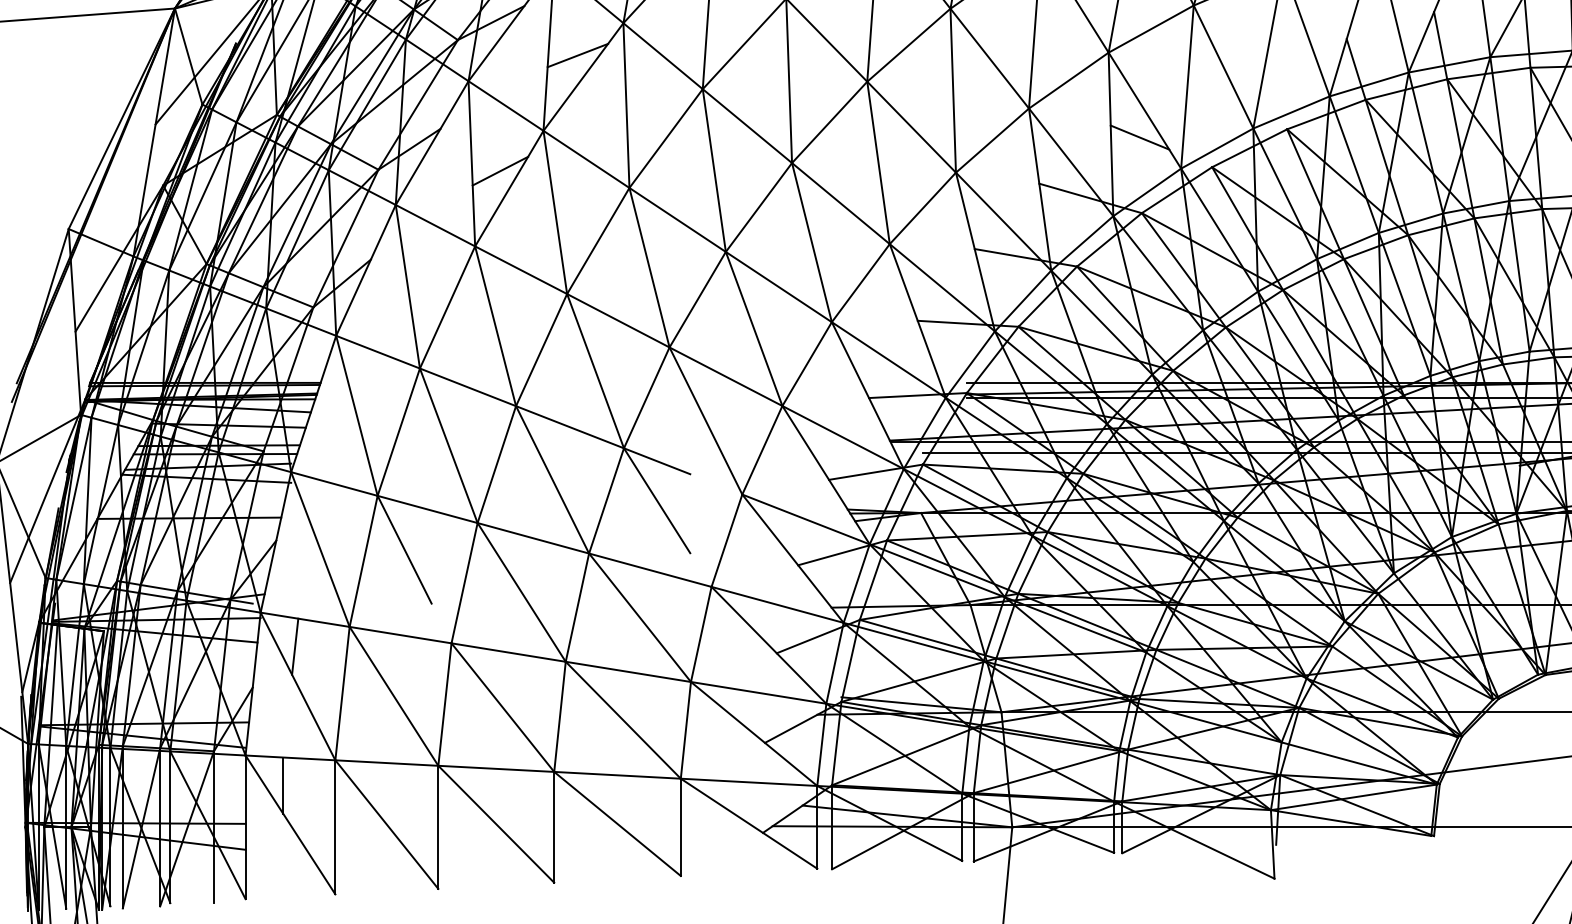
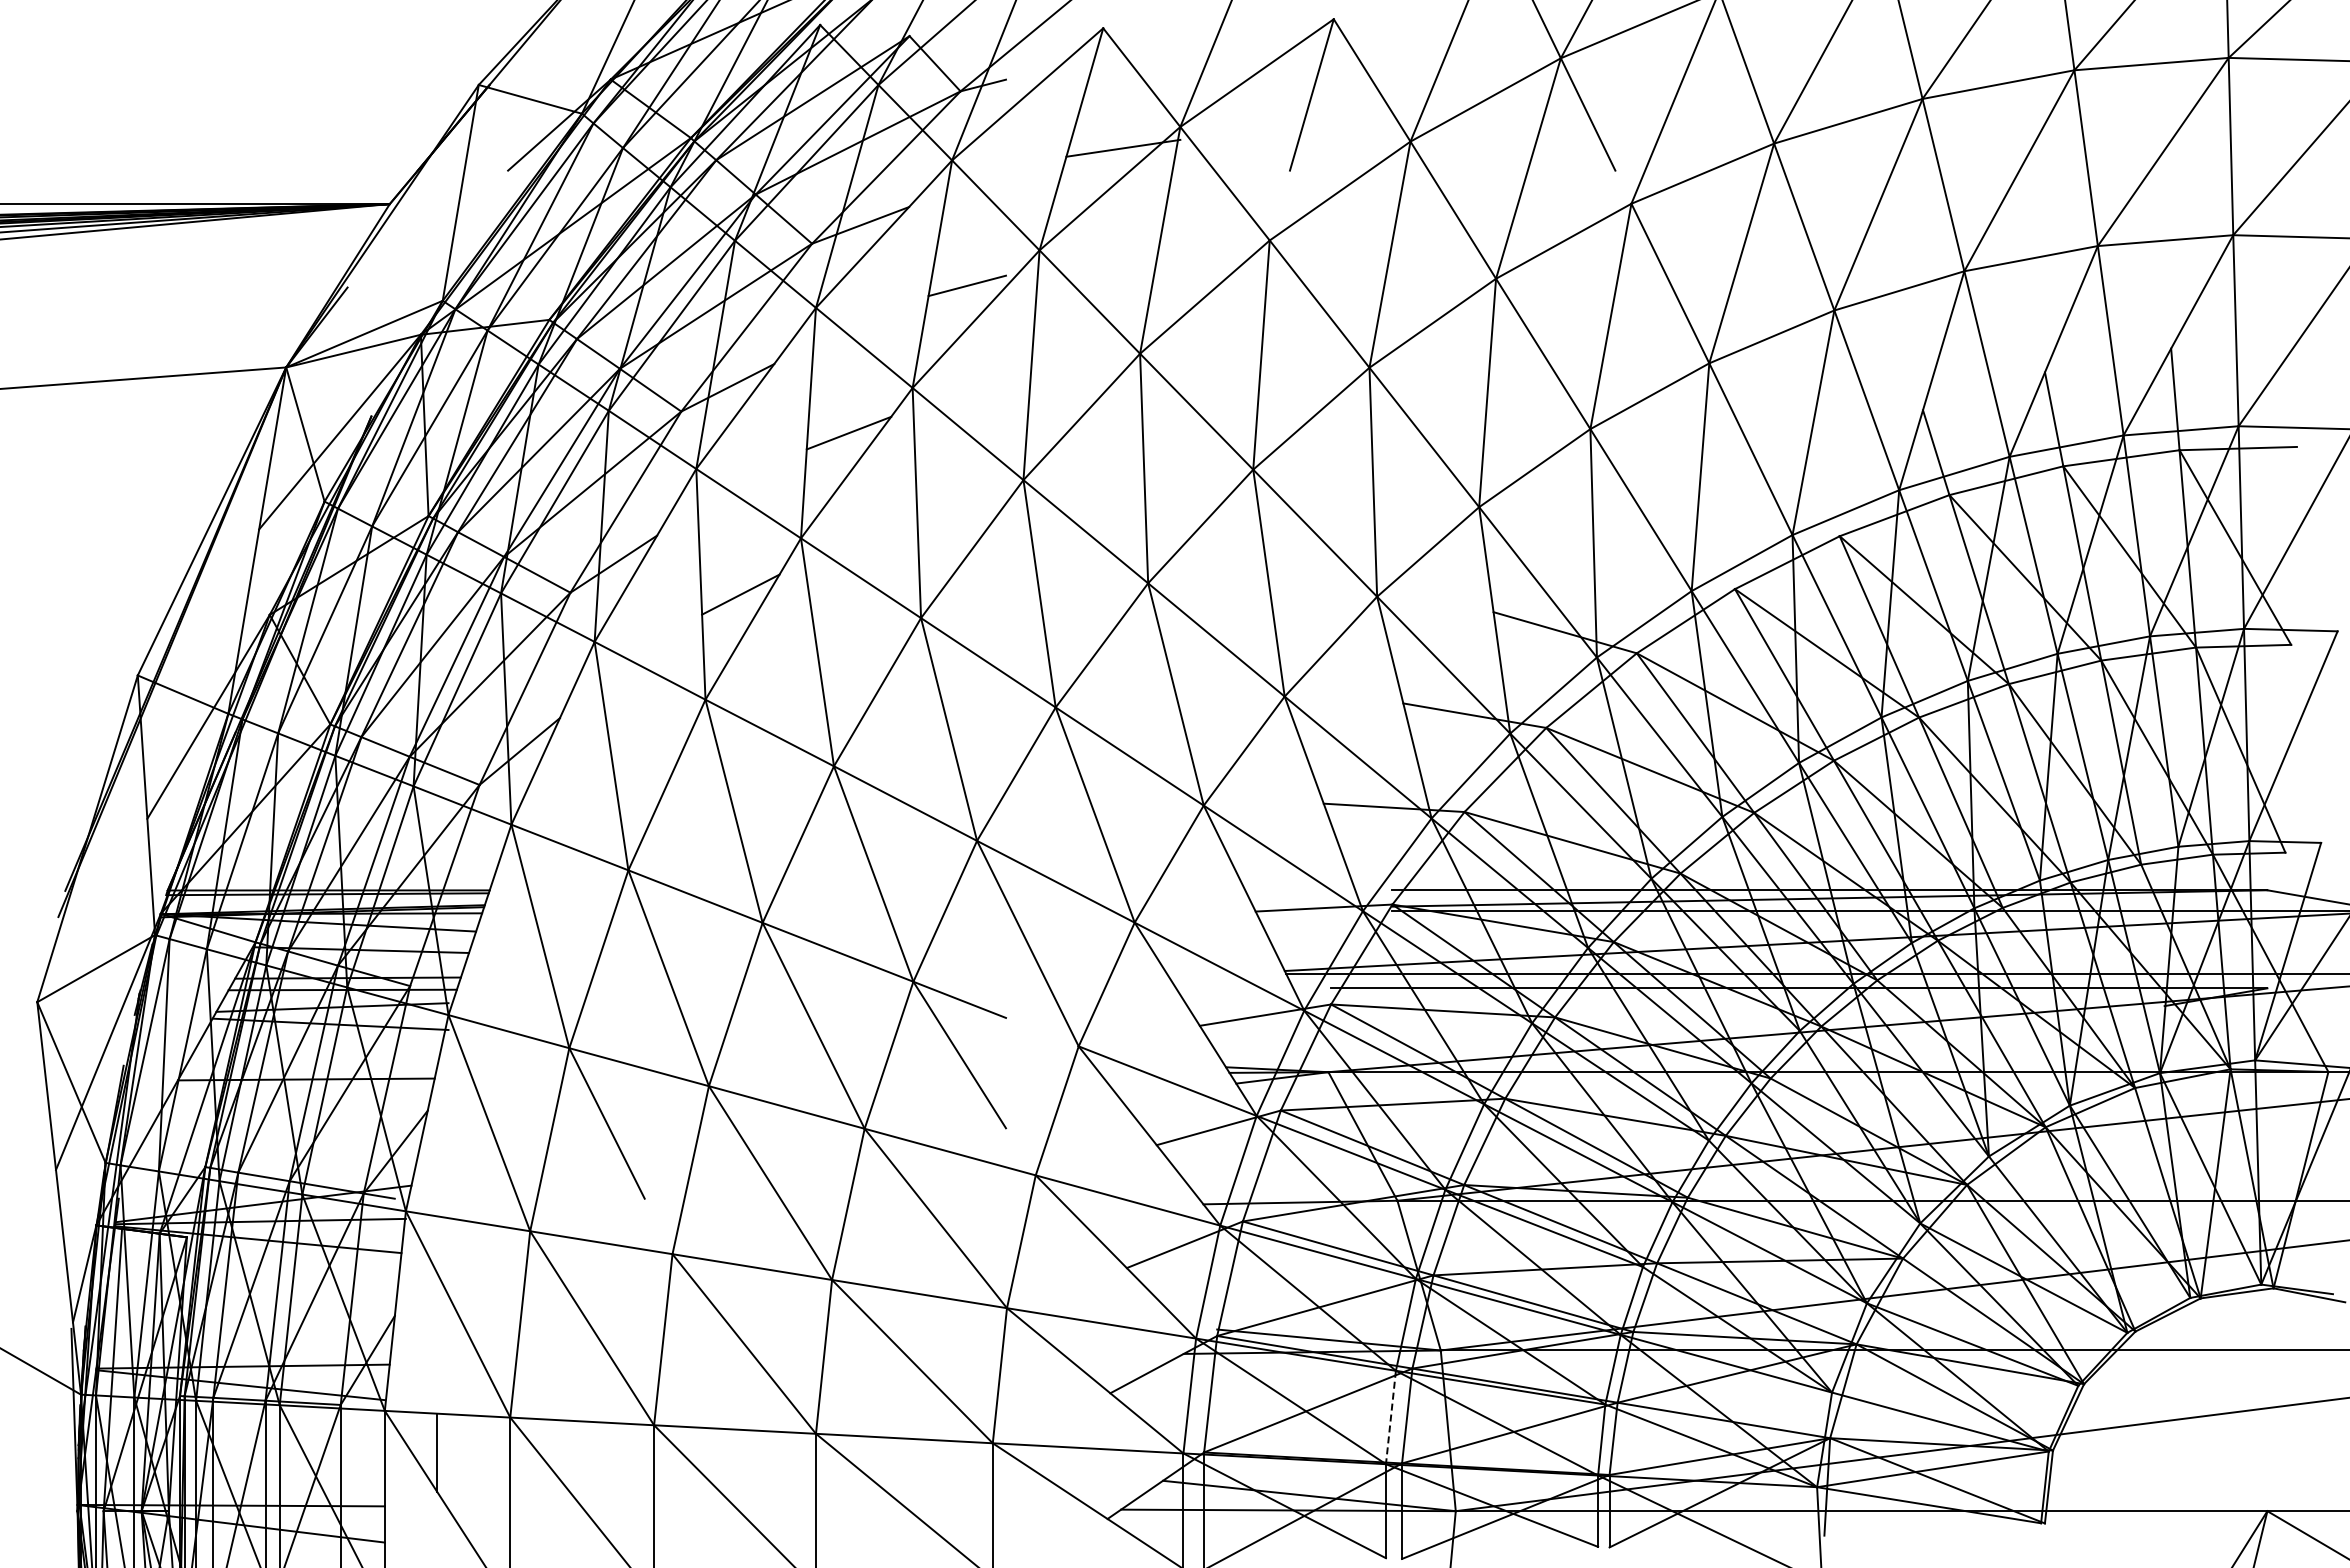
line: (1140, 137) -> (1634, 547), removed
line: (294, 646) -> (453, 1258), removed
line: (965, 760) -> (1390, 1417), solid -> dashed

